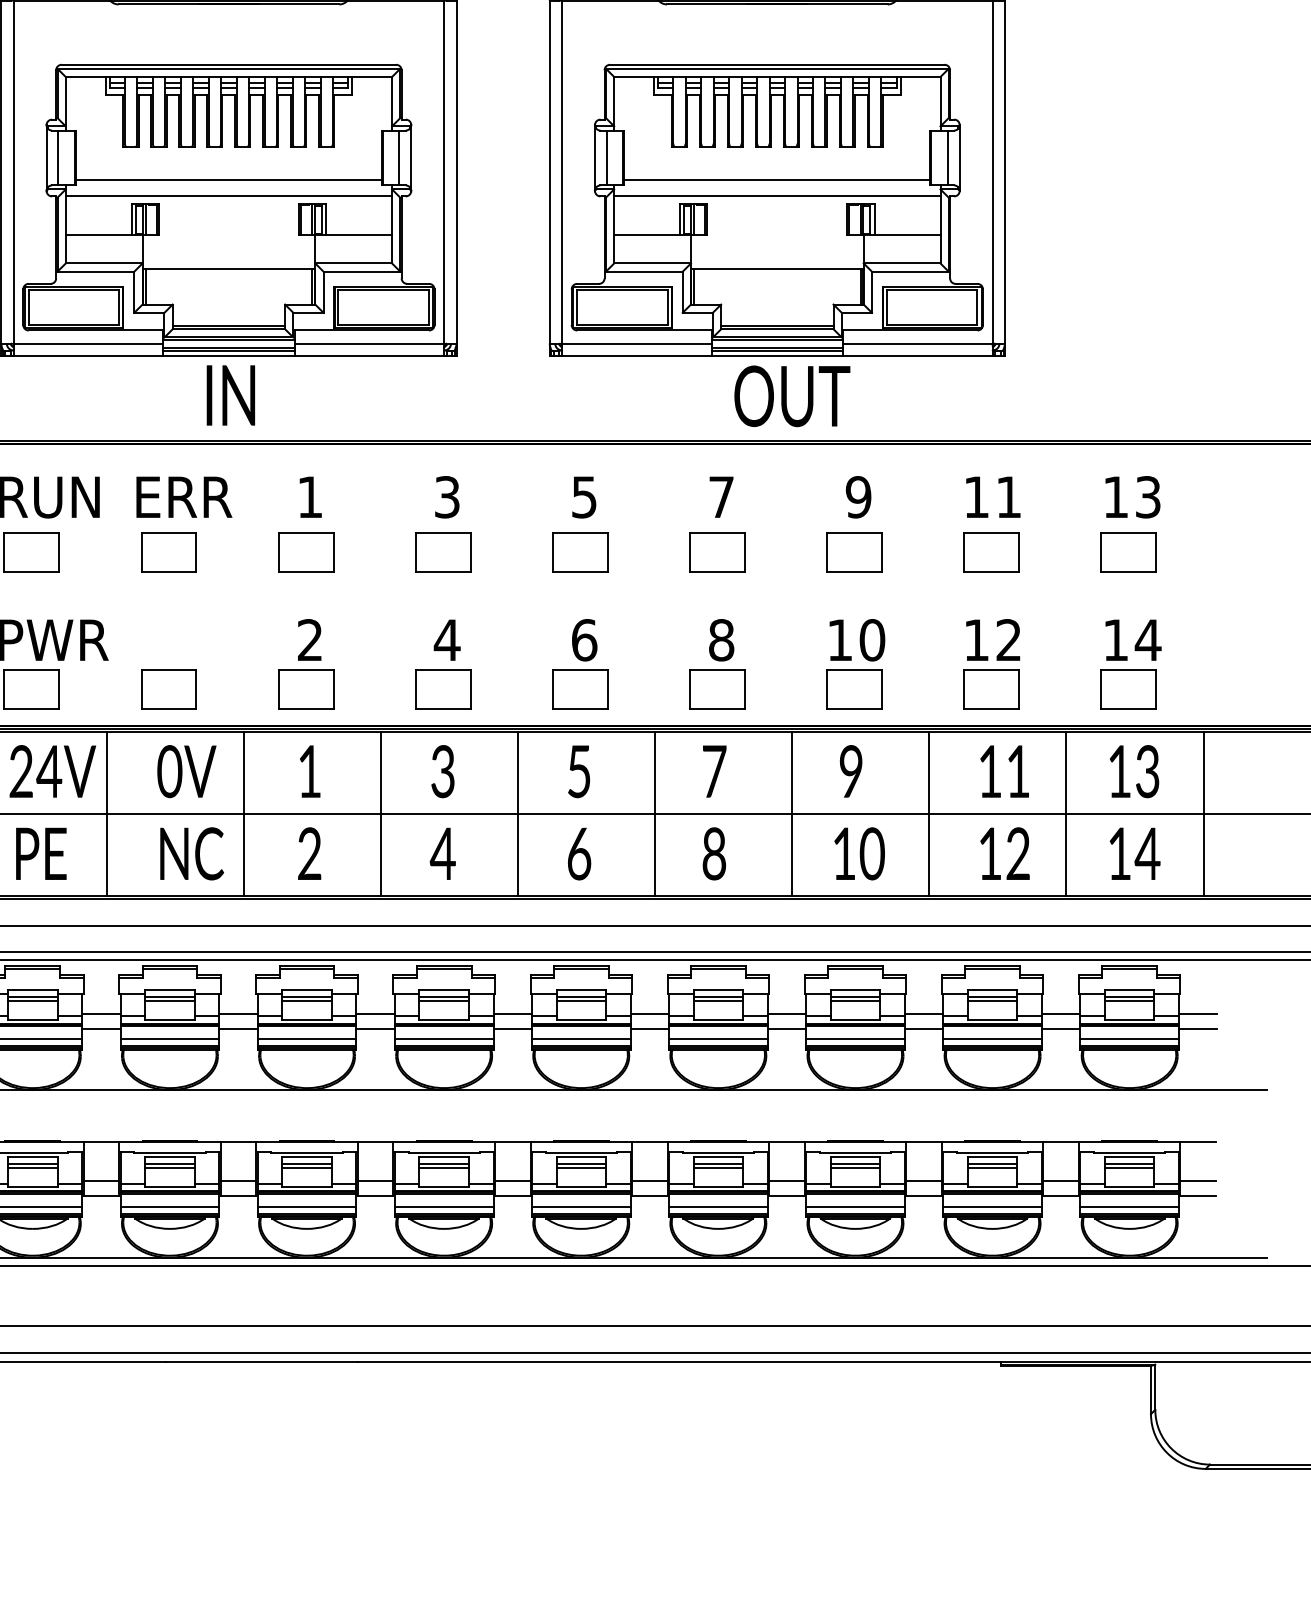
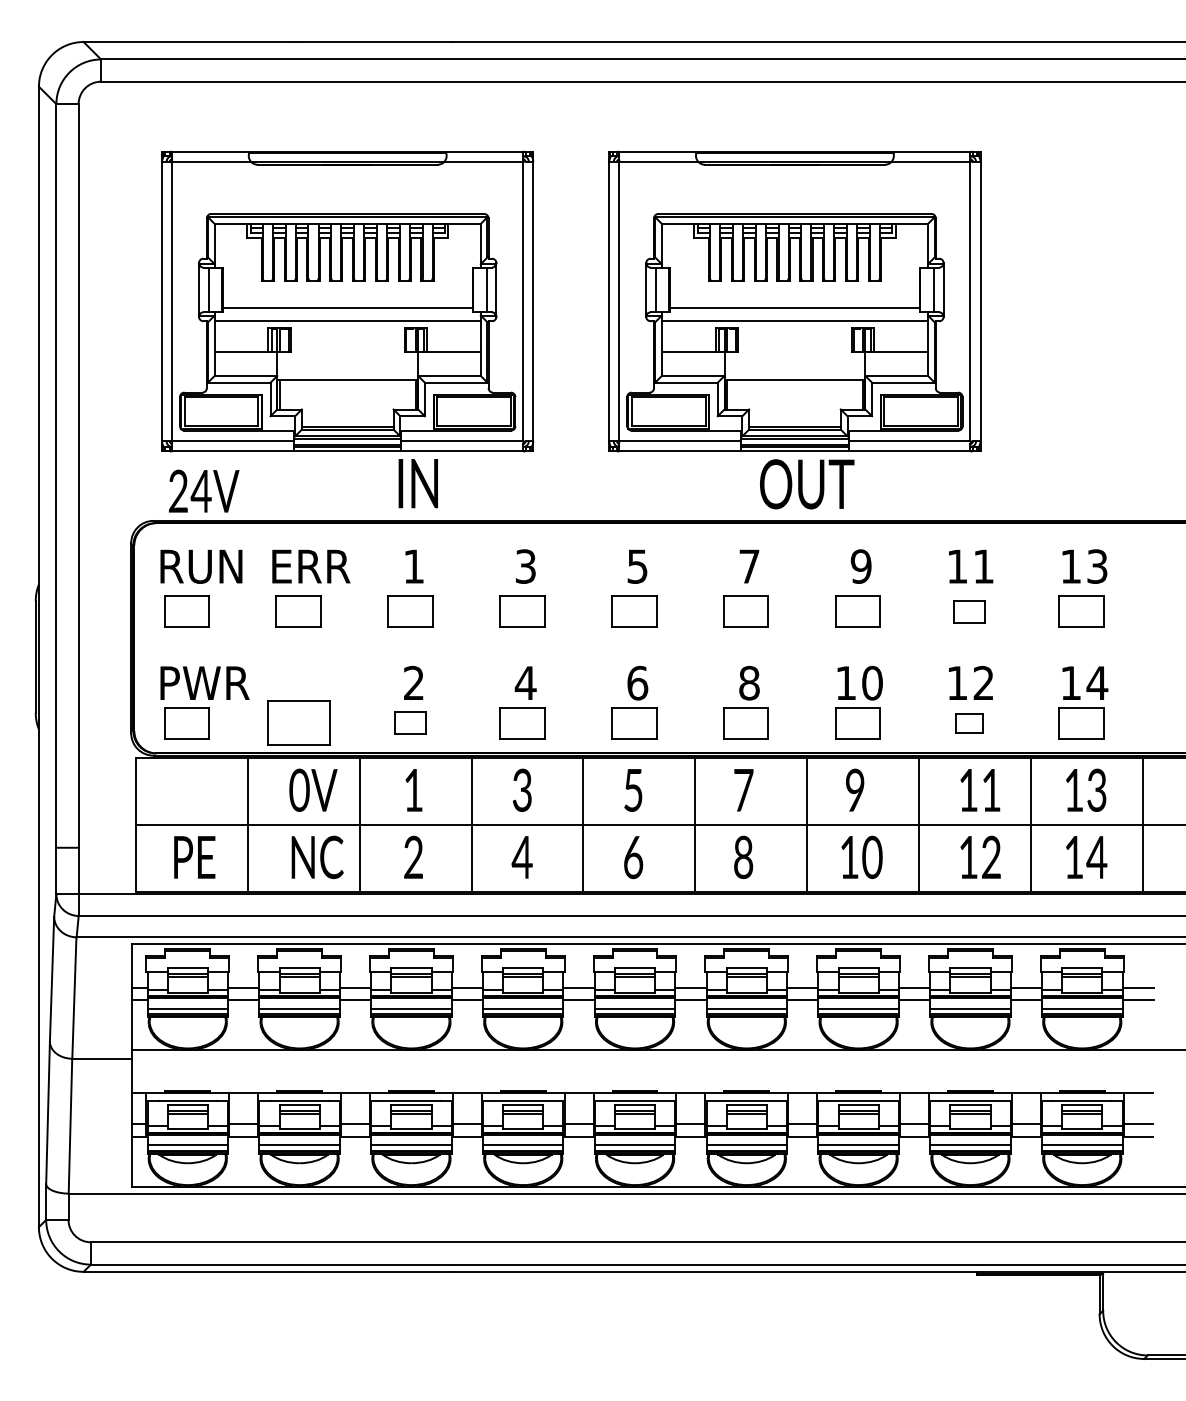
text: (229, 395) -> (417, 483), moved
part: (991, 552) -> (969, 611), size x0.7
part: (168, 689) -> (298, 723), size x1.4
part: (305, 689) -> (410, 723), size x0.7
part: (991, 689) -> (969, 723), size x0.6
text: (53, 770) -> (204, 490), moved

